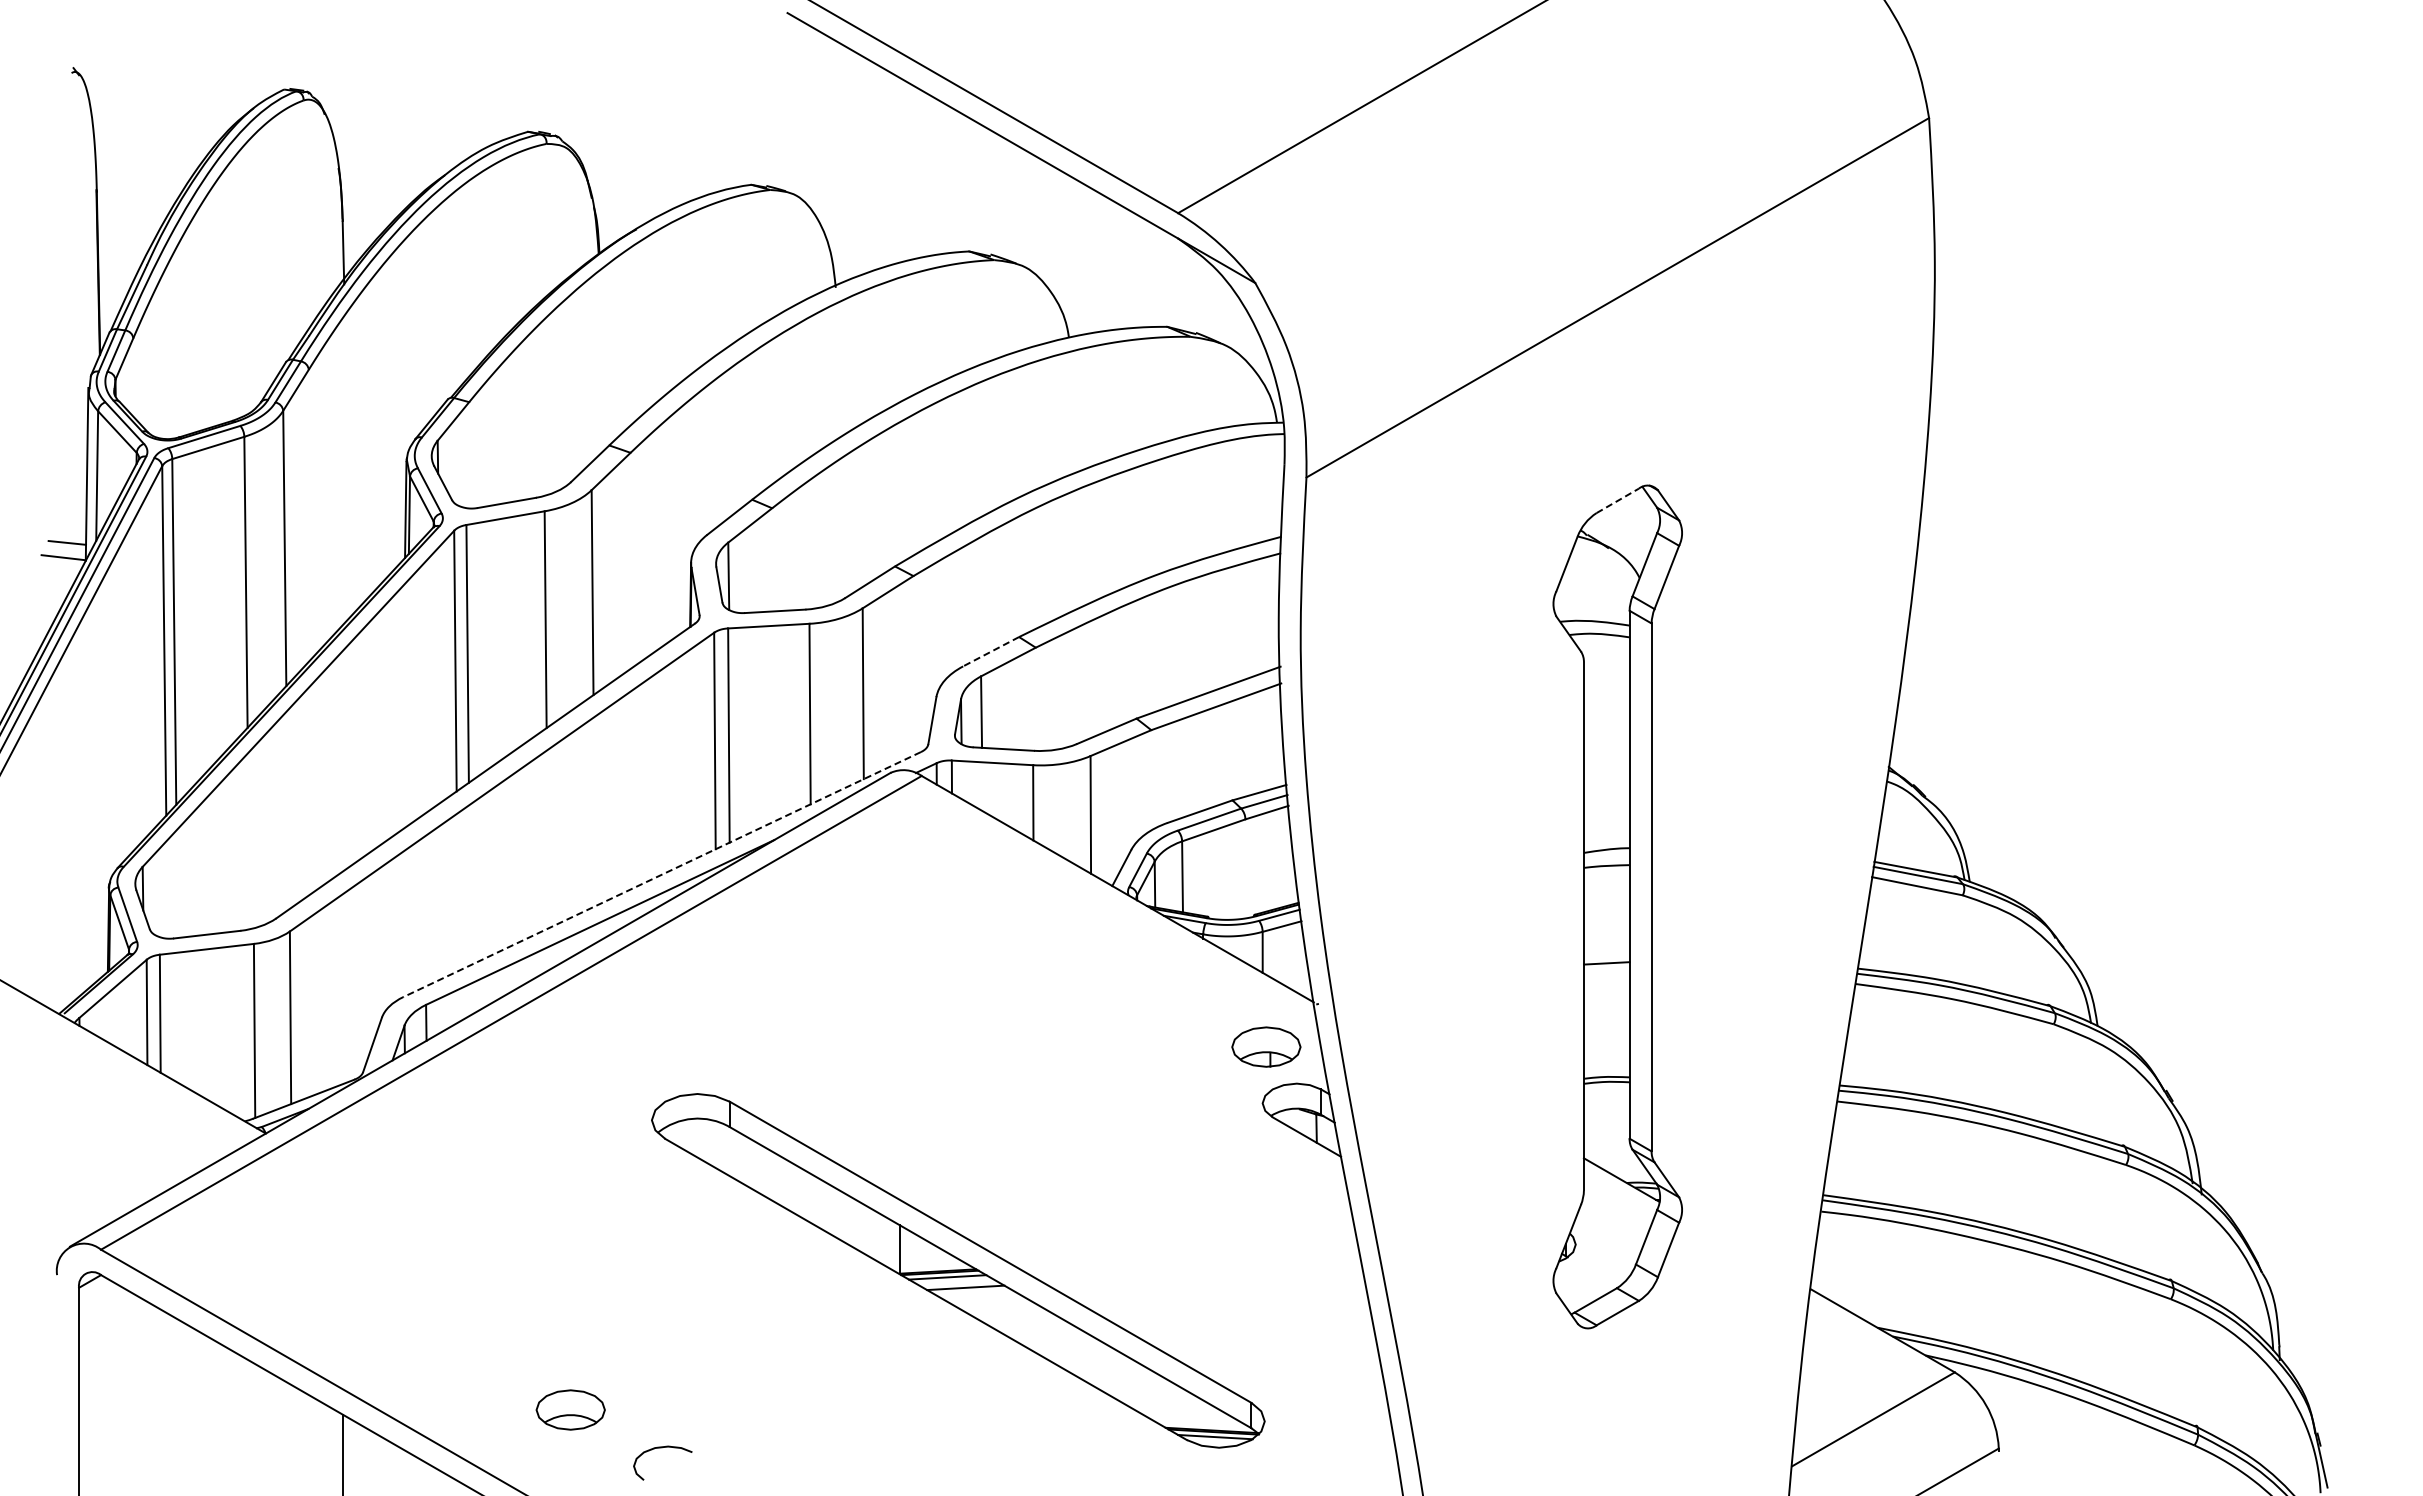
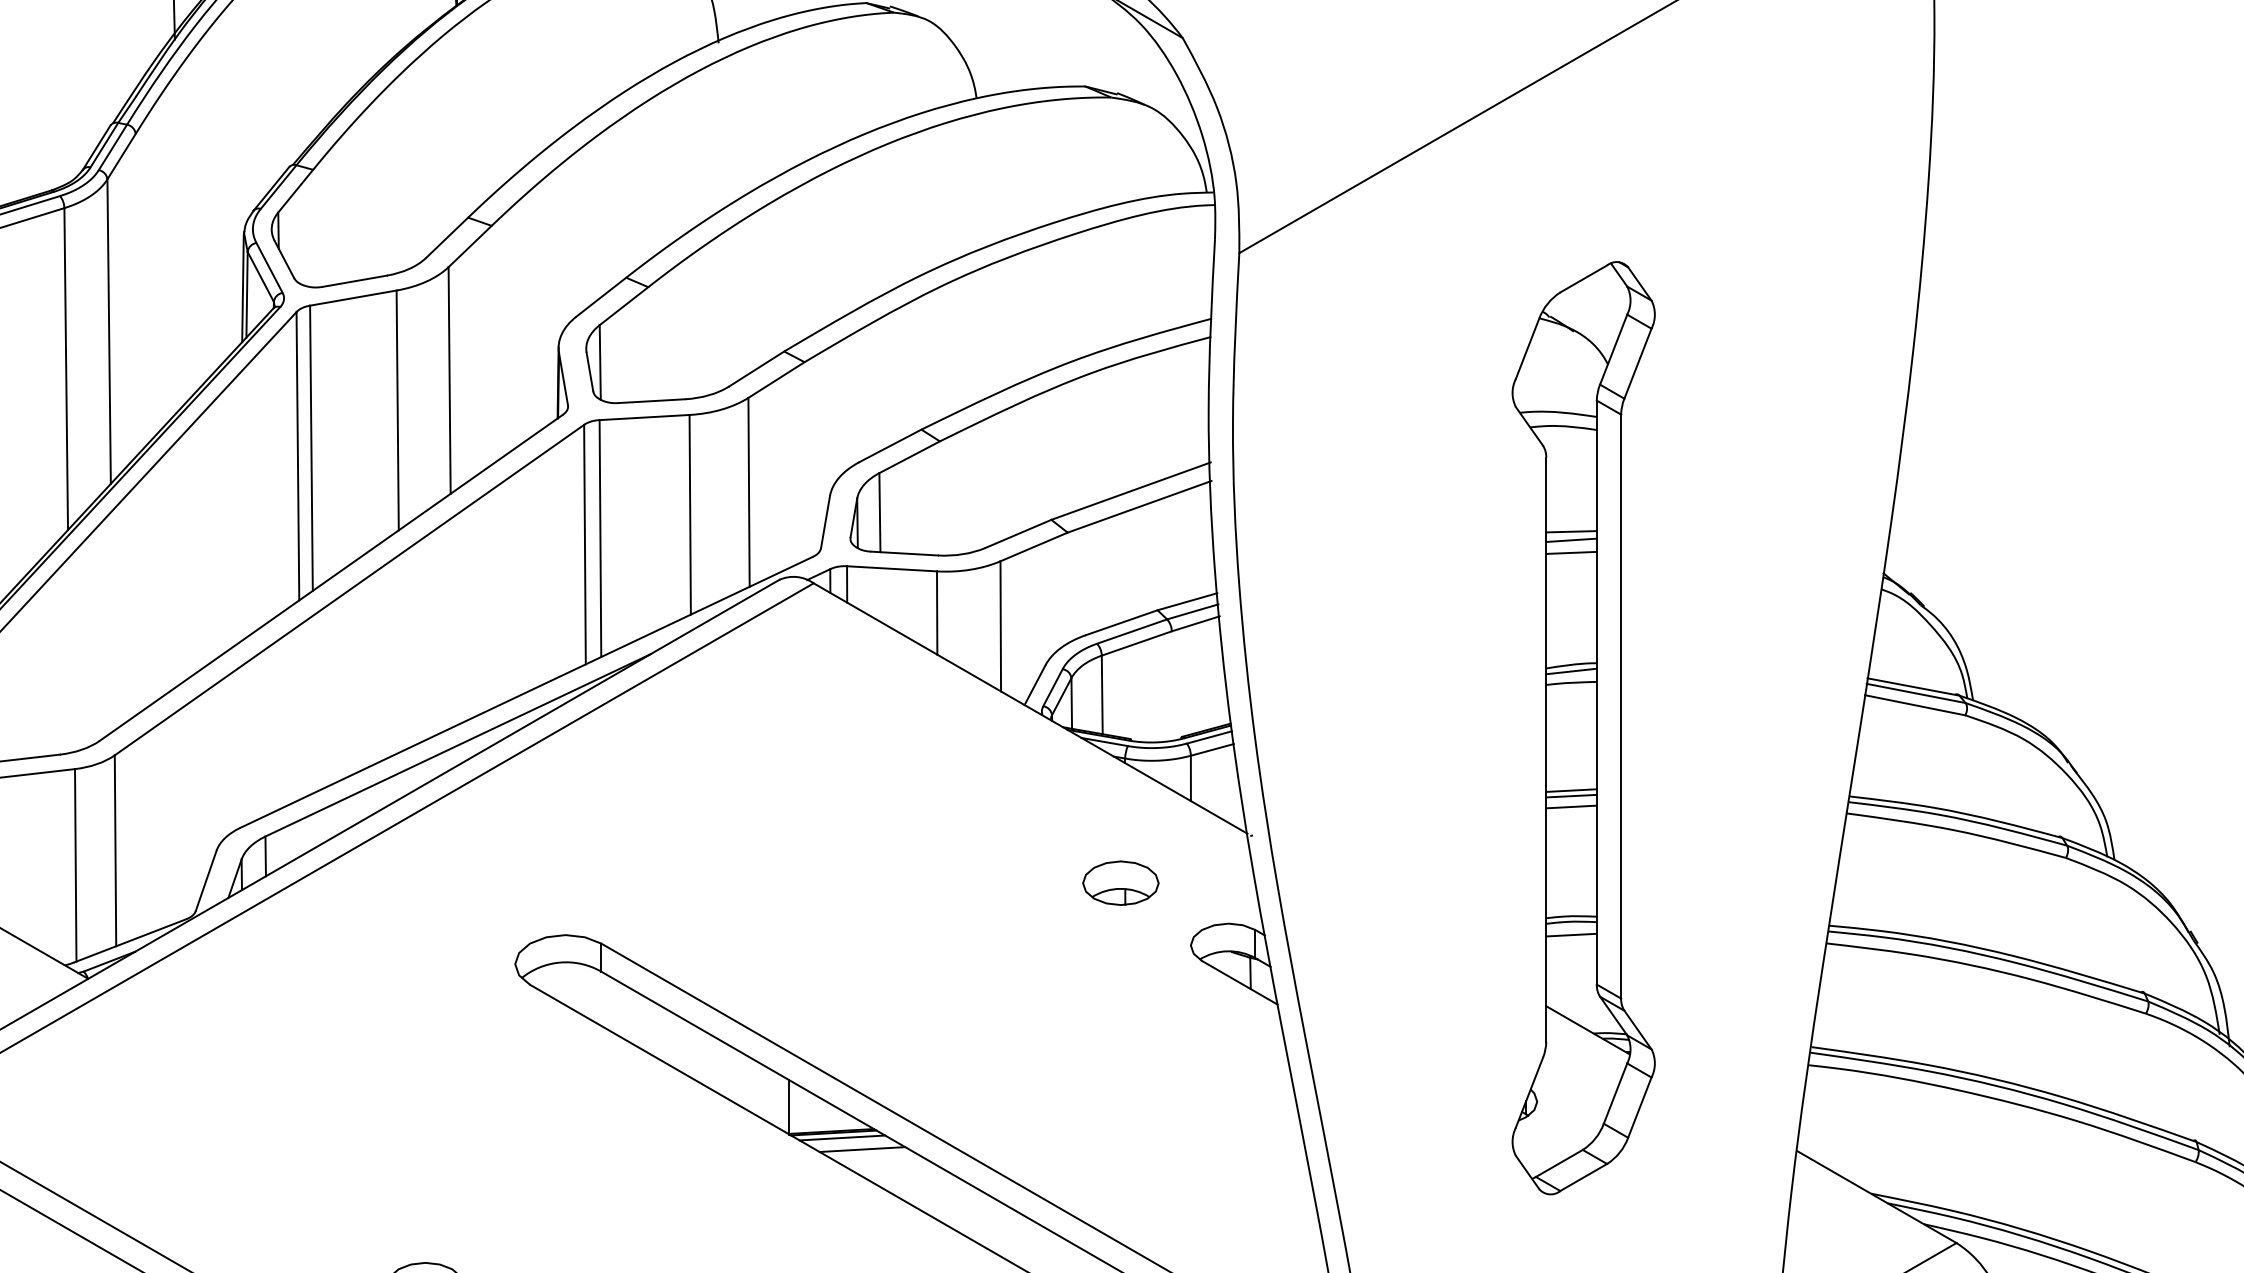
line: (1618, 500) -> (1584, 278), dashed -> solid
line: (991, 651) -> (890, 445), dashed -> solid
line: (1606, 728) -> (1571, 530), added
line: (1606, 736) -> (1571, 539), added
line: (1606, 748) -> (1571, 552), added
line: (1606, 855) -> (1571, 671), added
line: (661, 874) -> (525, 692), dashed -> solid
line: (1606, 968) -> (1571, 796), added
line: (1606, 977) -> (1571, 806), added
part: (1266, 1046) -> (1121, 882), moved
line: (1606, 1093) -> (1571, 934), added

